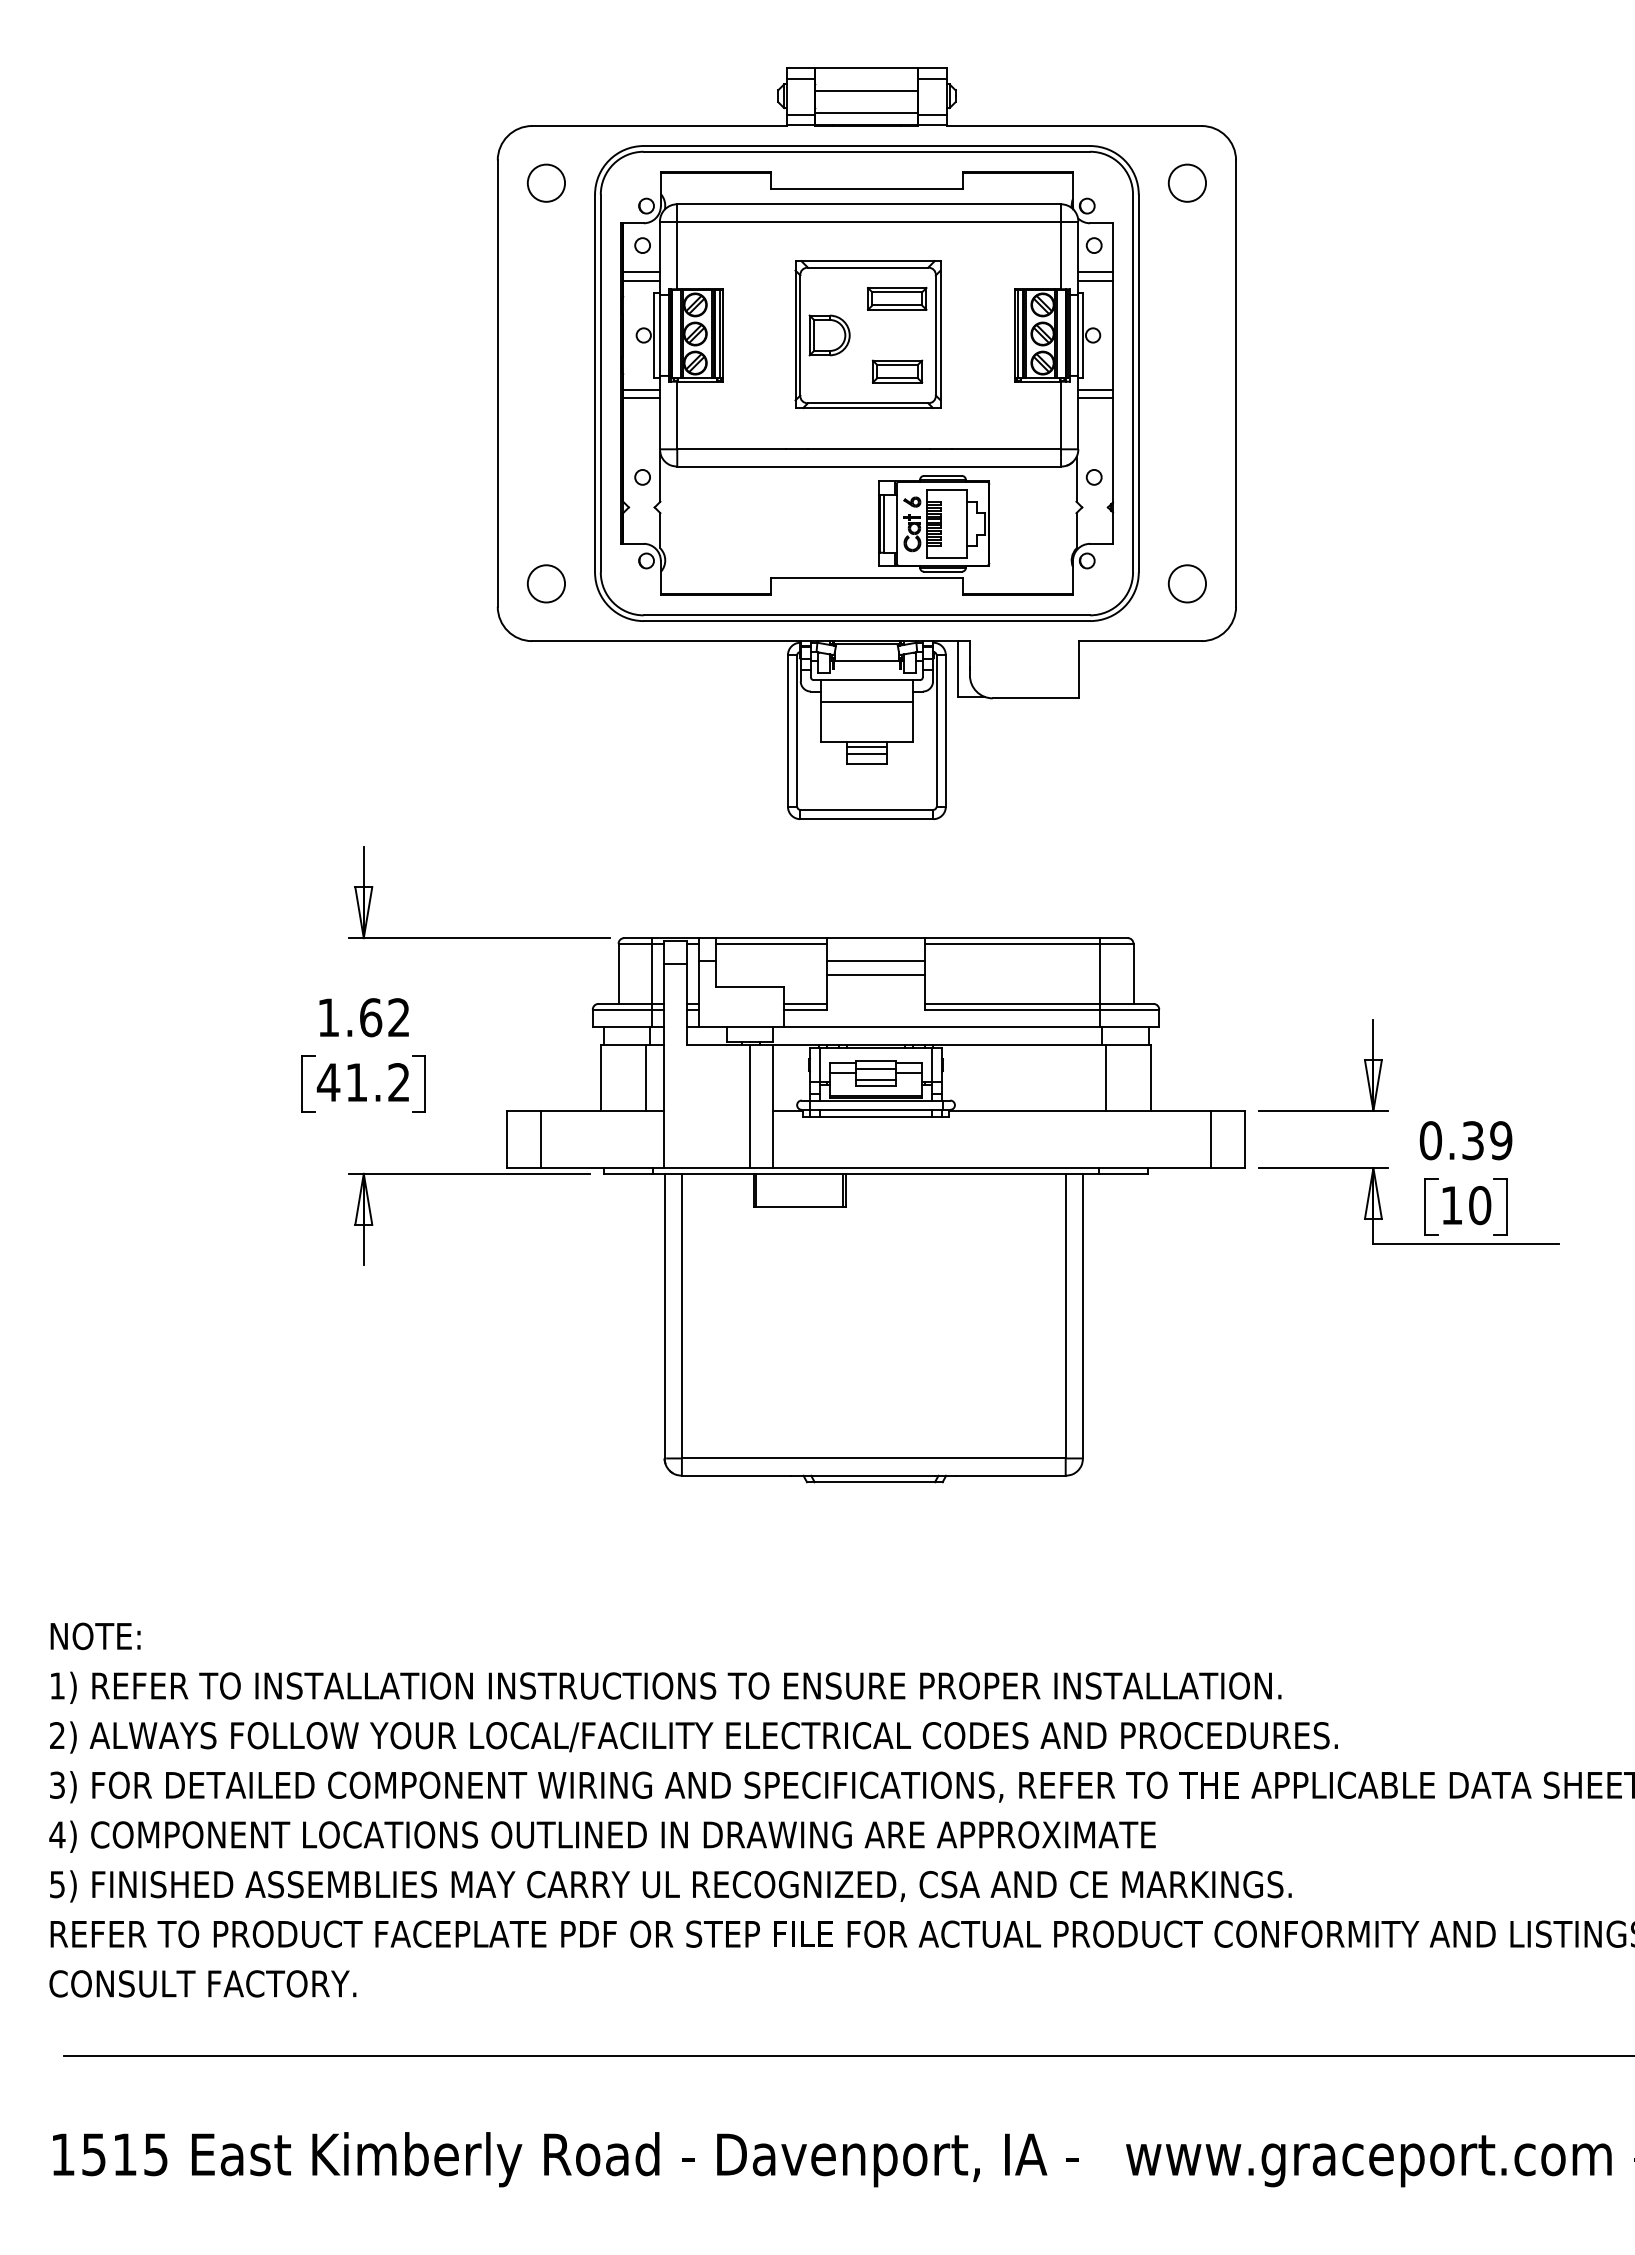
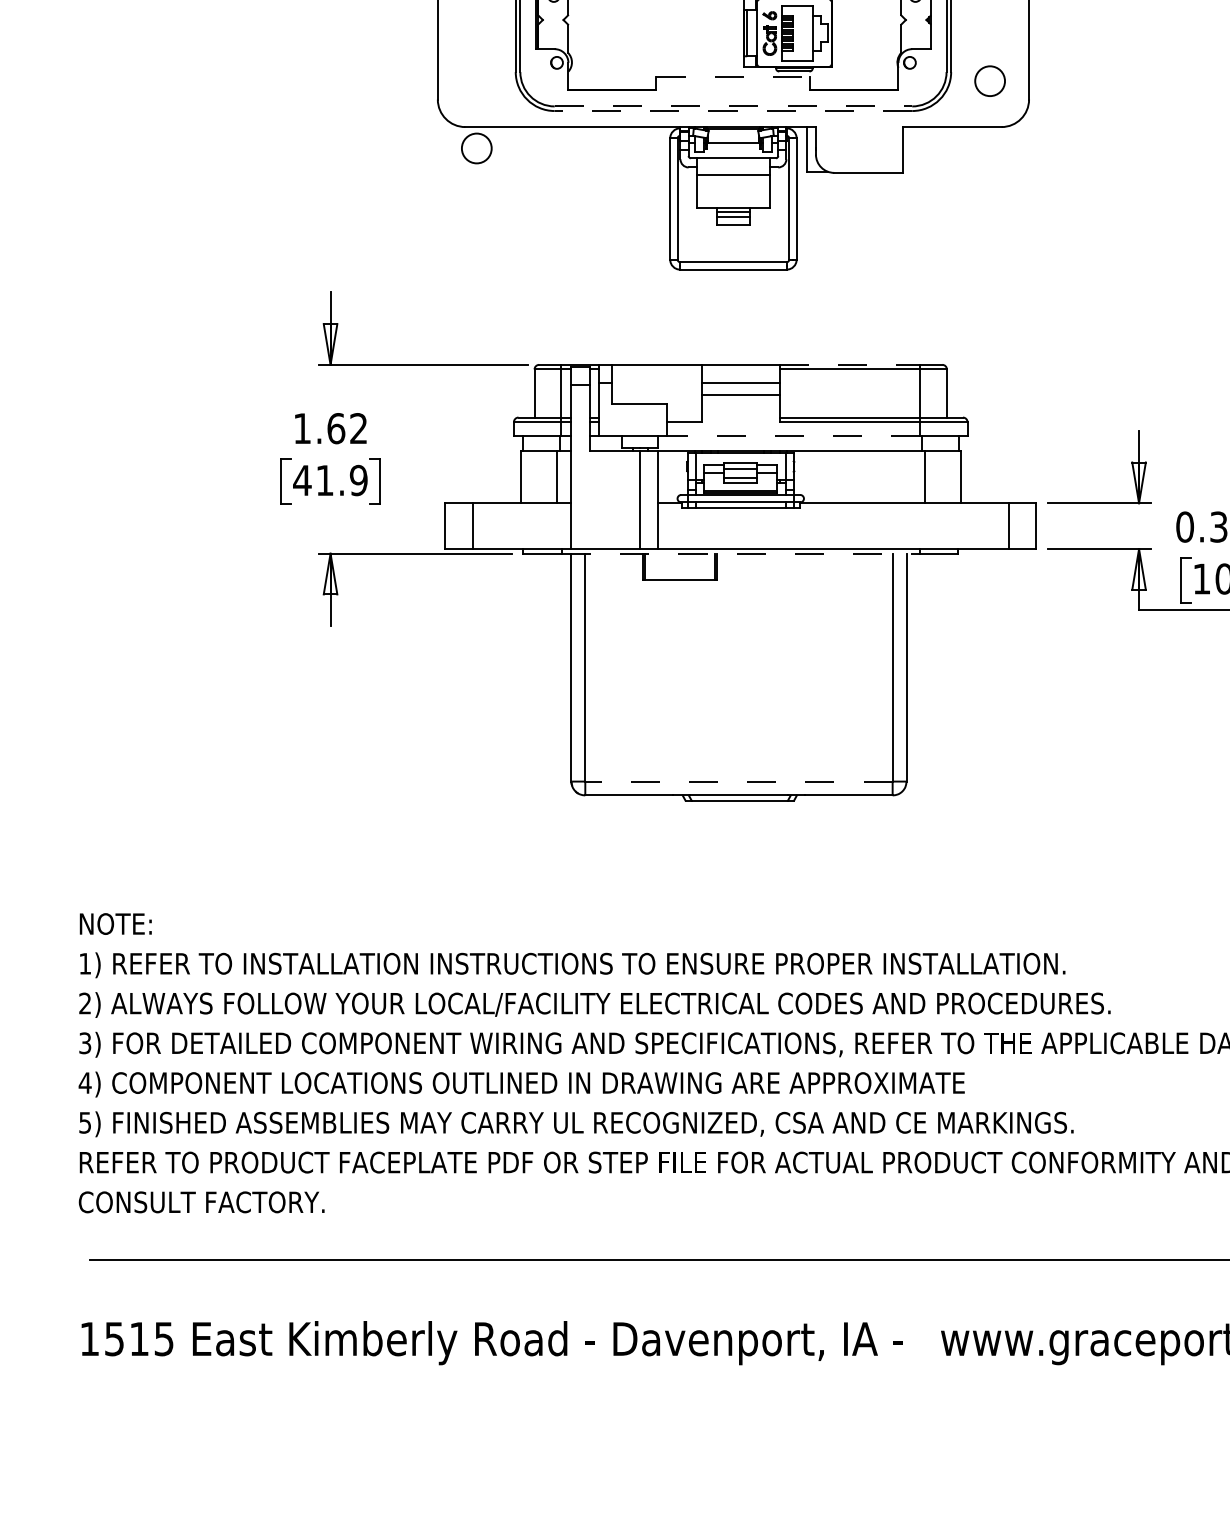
line: (867, 578) -> (733, 76), solid -> dashed
circle: (545, 583) -> (476, 148), moved
line: (867, 615) -> (733, 106), solid -> dashed
line: (866, 621) -> (733, 111), solid -> dashed
line: (1012, 938) -> (850, 365), solid -> dashed
line: (771, 943) -> (657, 369), removed
line: (805, 1003) -> (684, 417), removed
line: (942, 1026) -> (793, 435), solid -> dashed
text: (399, 1082) -> (359, 480), 41.2 -> 41.9
line: (876, 1173) -> (741, 553), solid -> dashed
line: (873, 1458) -> (738, 781), solid -> dashed

